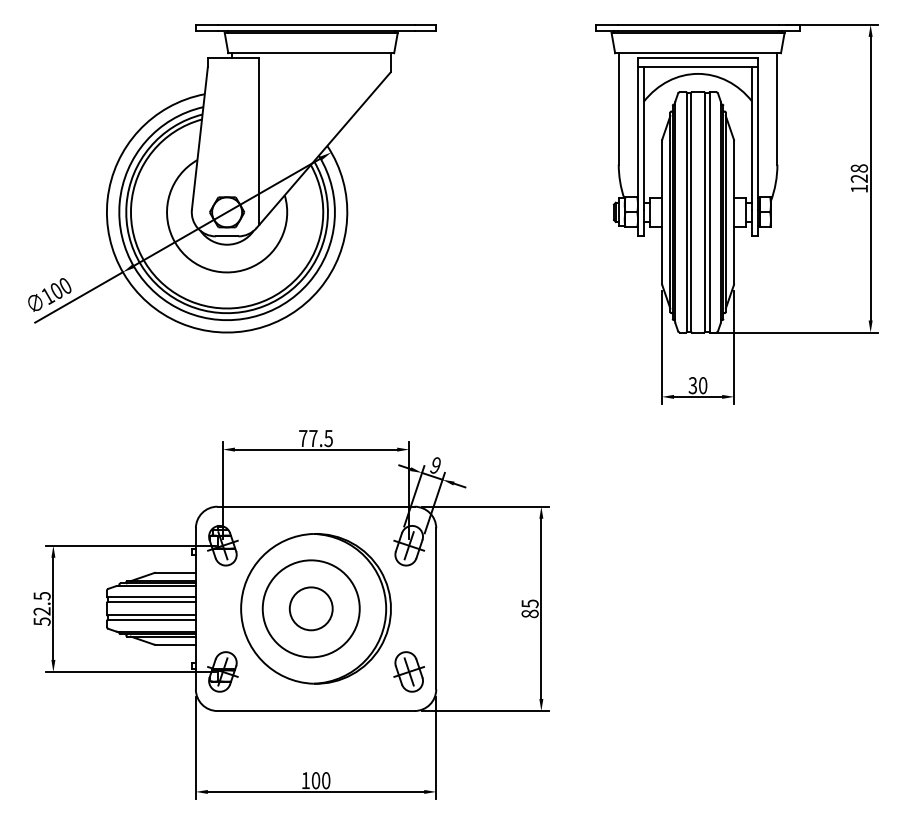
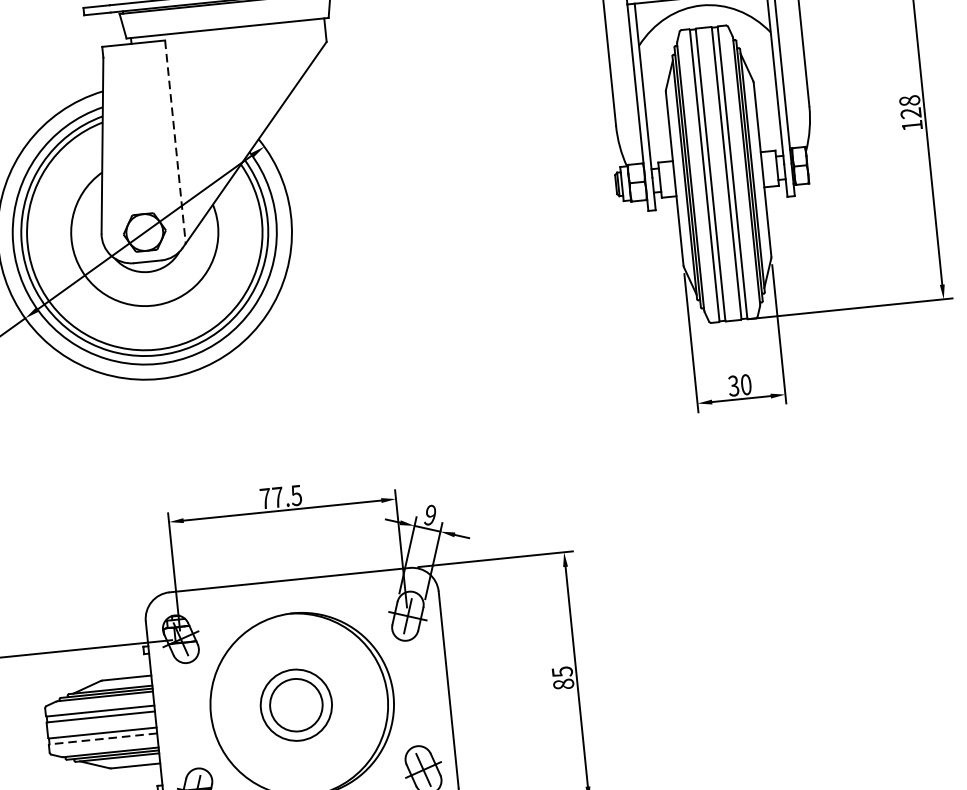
line: (259, 141) -> (175, 142), solid -> dashed
circle: (310, 608) -> (295, 704), size x0.6
line: (151, 620) -> (103, 739), solid -> dashed

